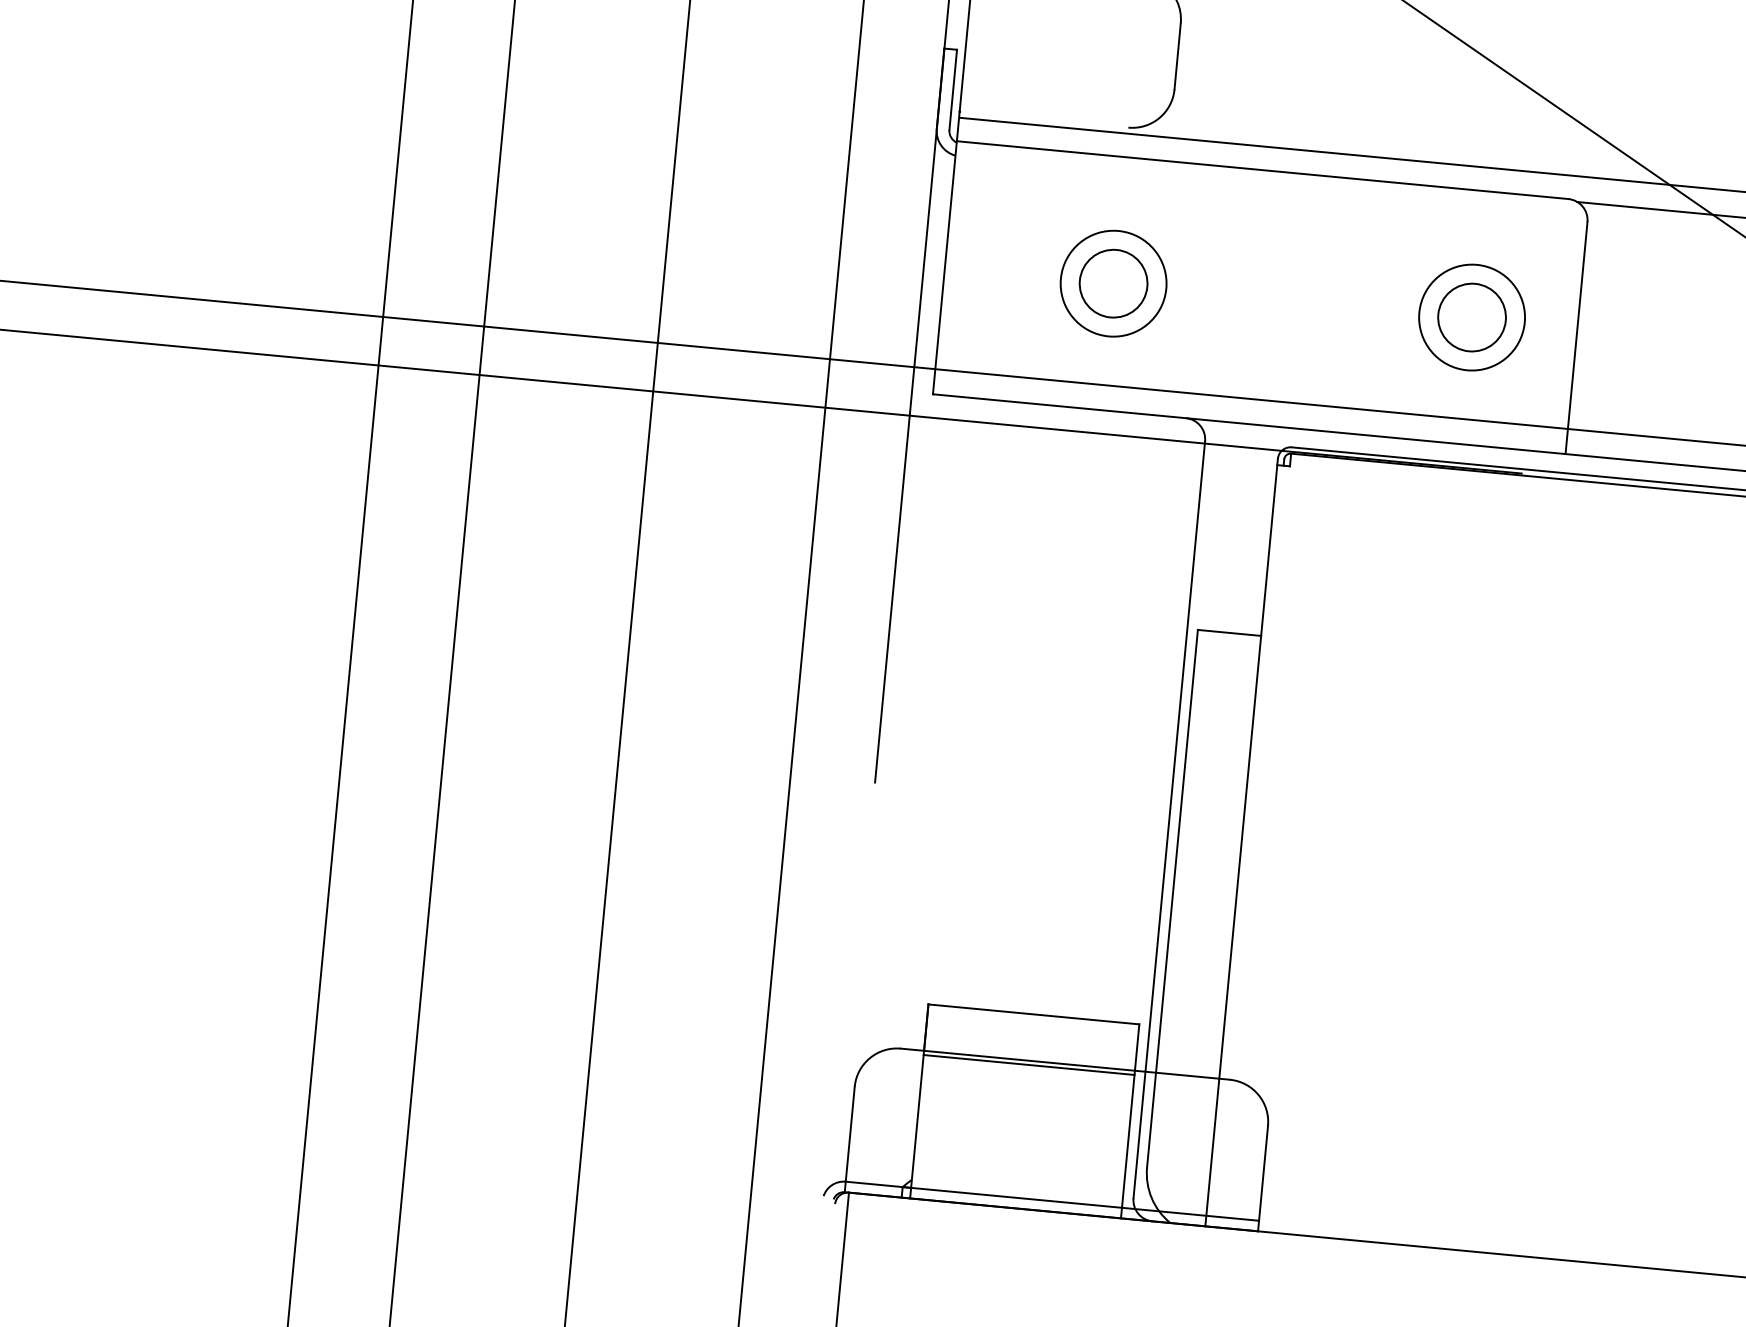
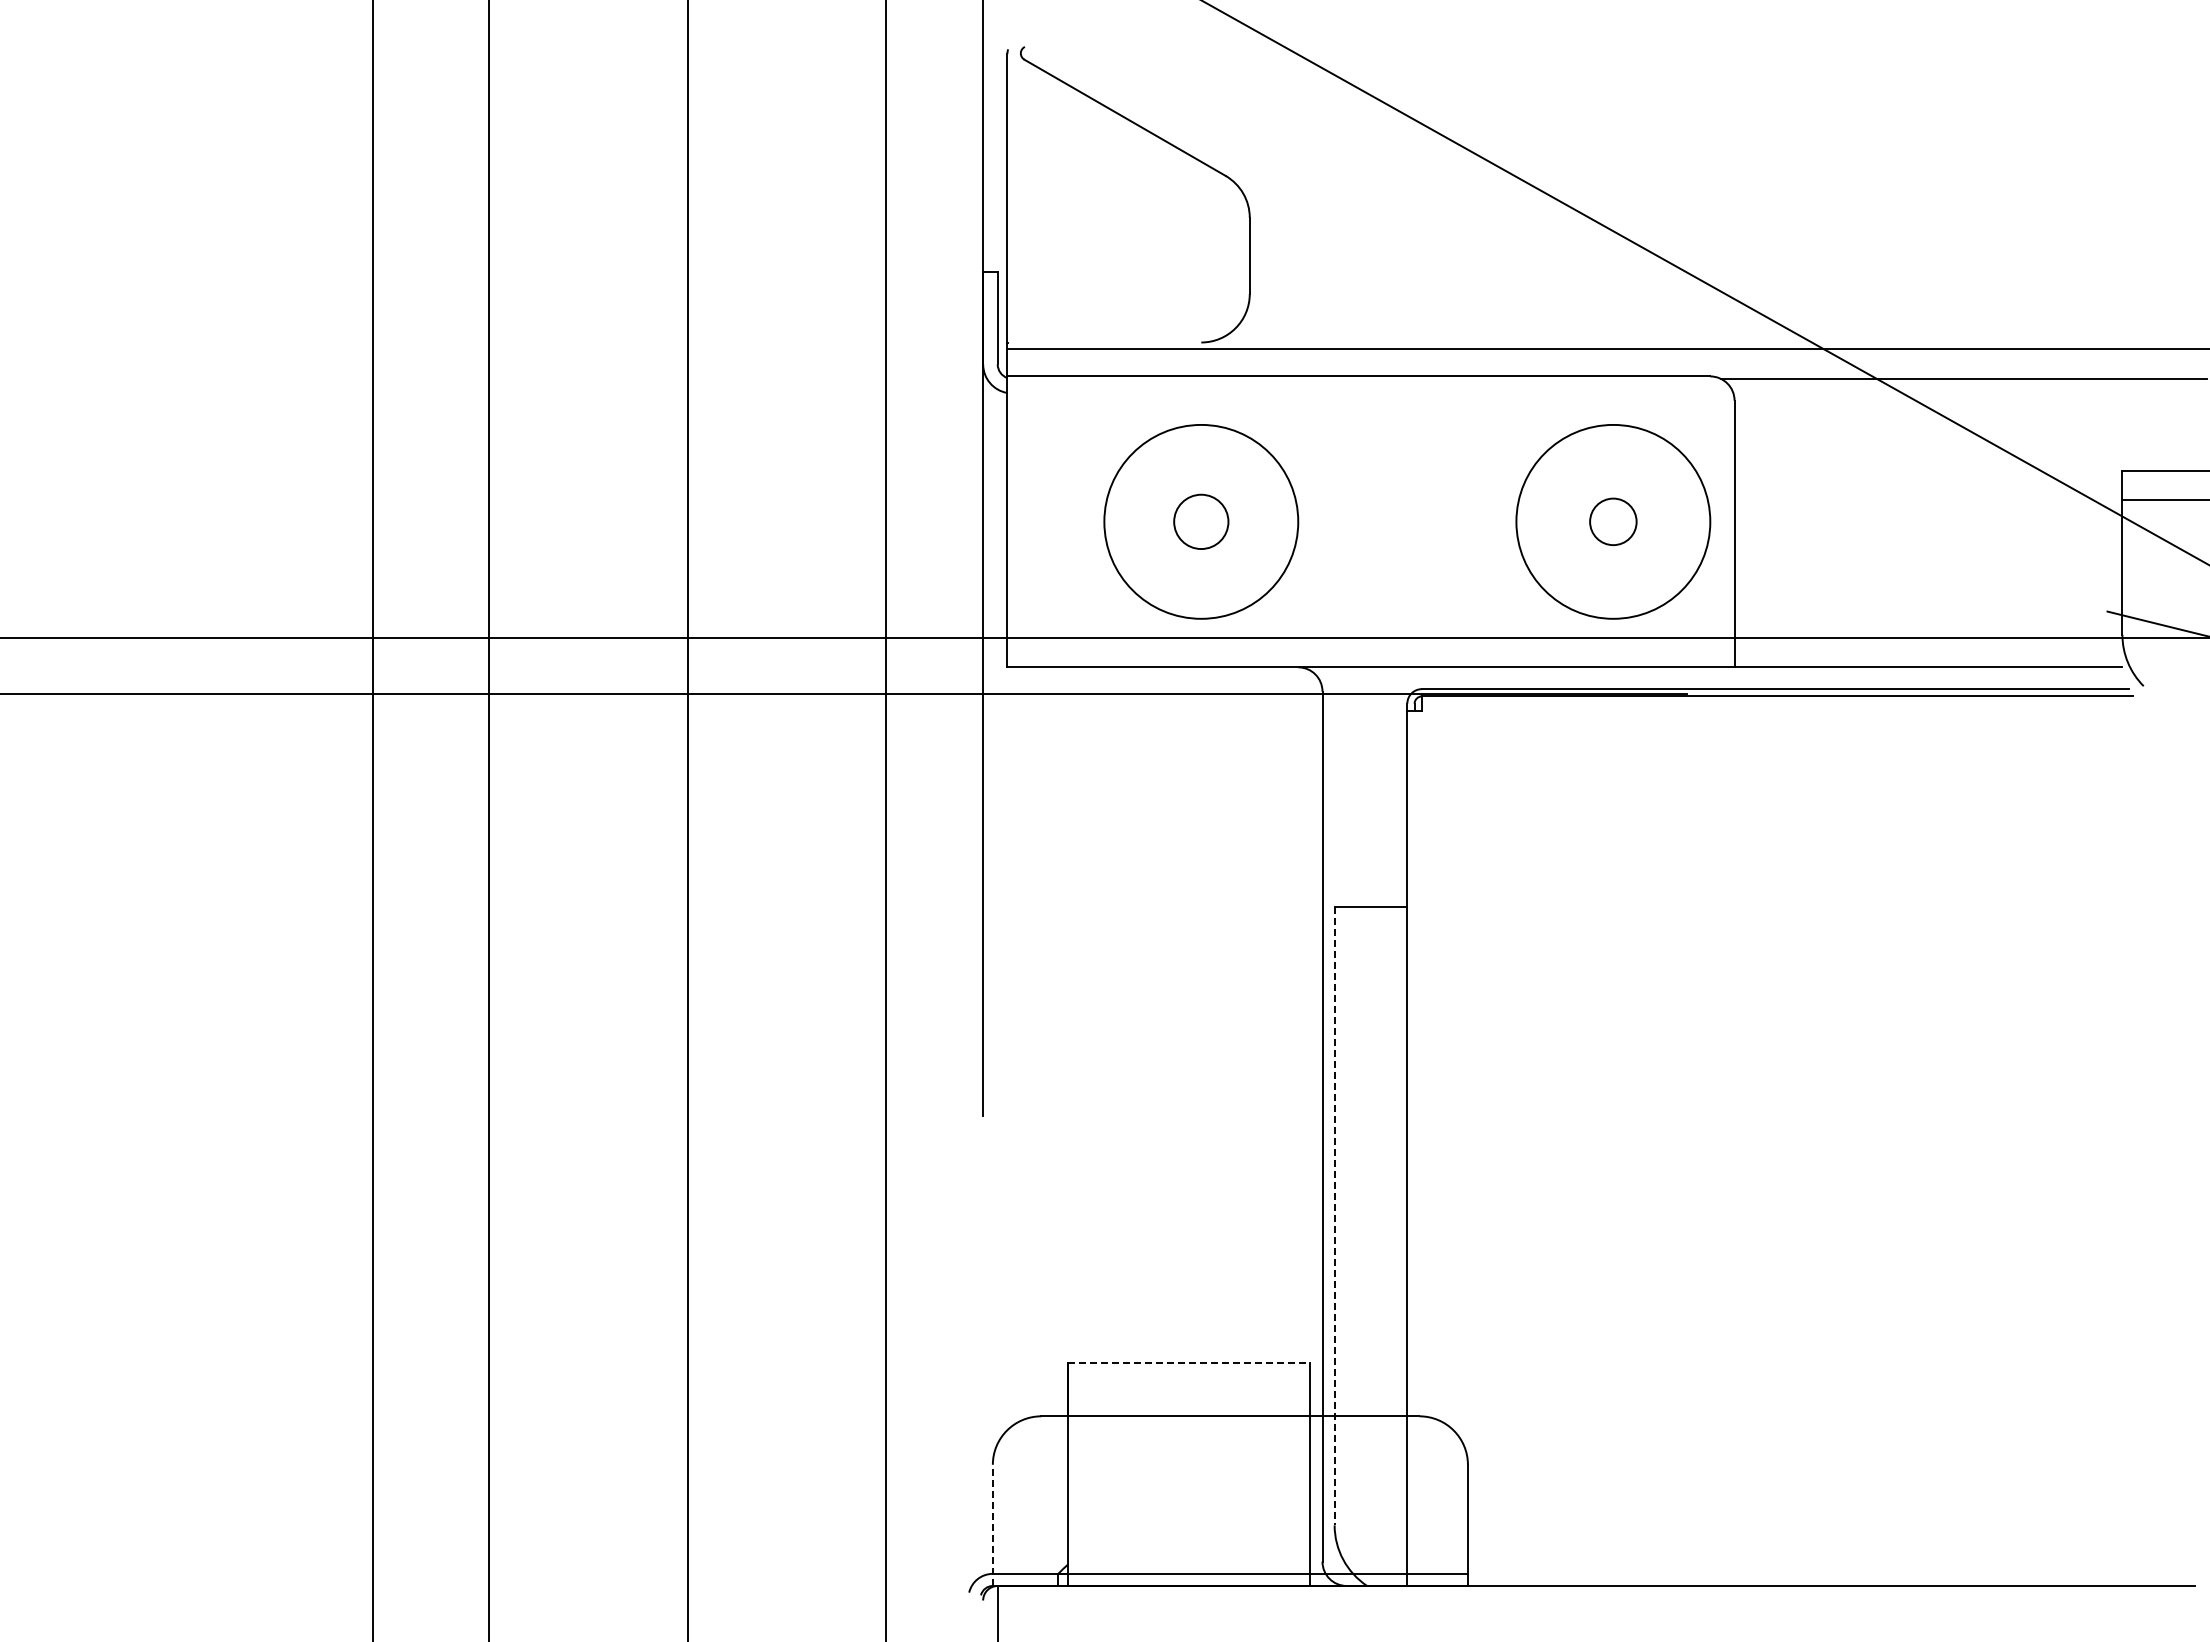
circle: (1112, 283) -> (1200, 521), size x1.6
circle: (1113, 283) -> (1201, 521), size x0.7
circle: (1471, 317) -> (1612, 521), size x1.6
circle: (1472, 317) -> (1613, 521), size x0.6
line: (1172, 898) -> (1334, 1216), solid -> dashed
line: (1034, 1014) -> (1189, 1362), solid -> dashed
line: (1028, 1065) -> (1188, 1421), removed
line: (849, 1139) -> (992, 1525), solid -> dashed

